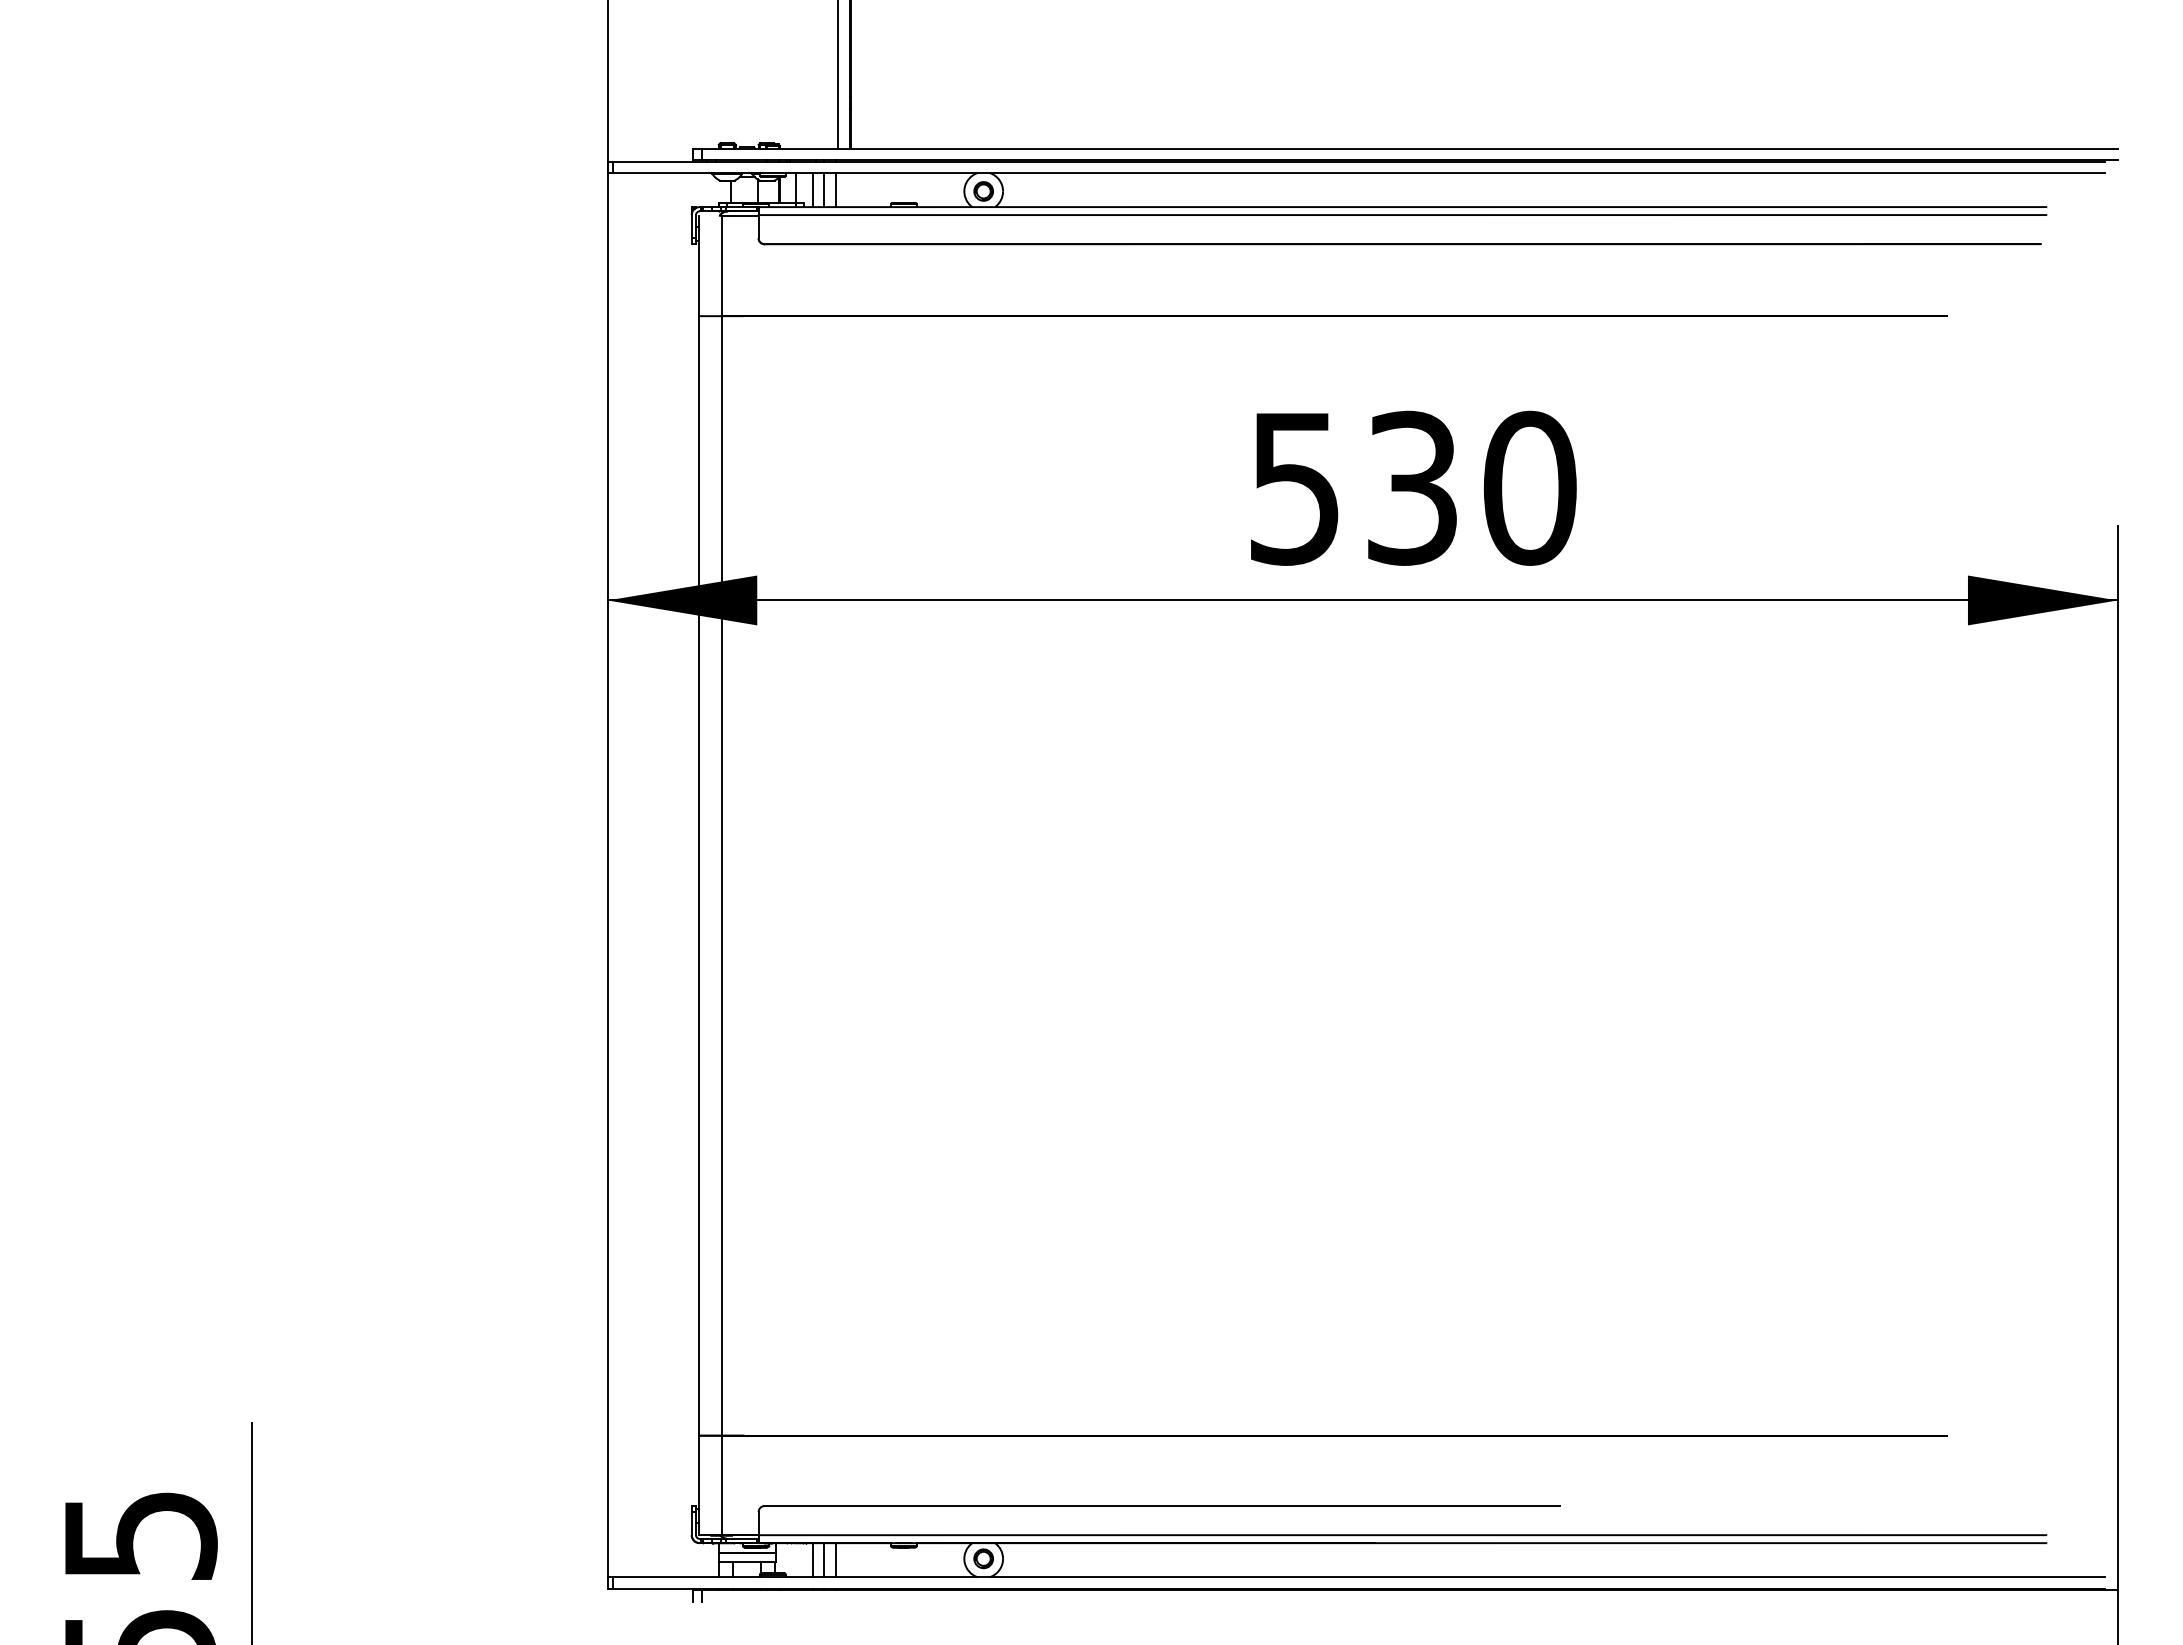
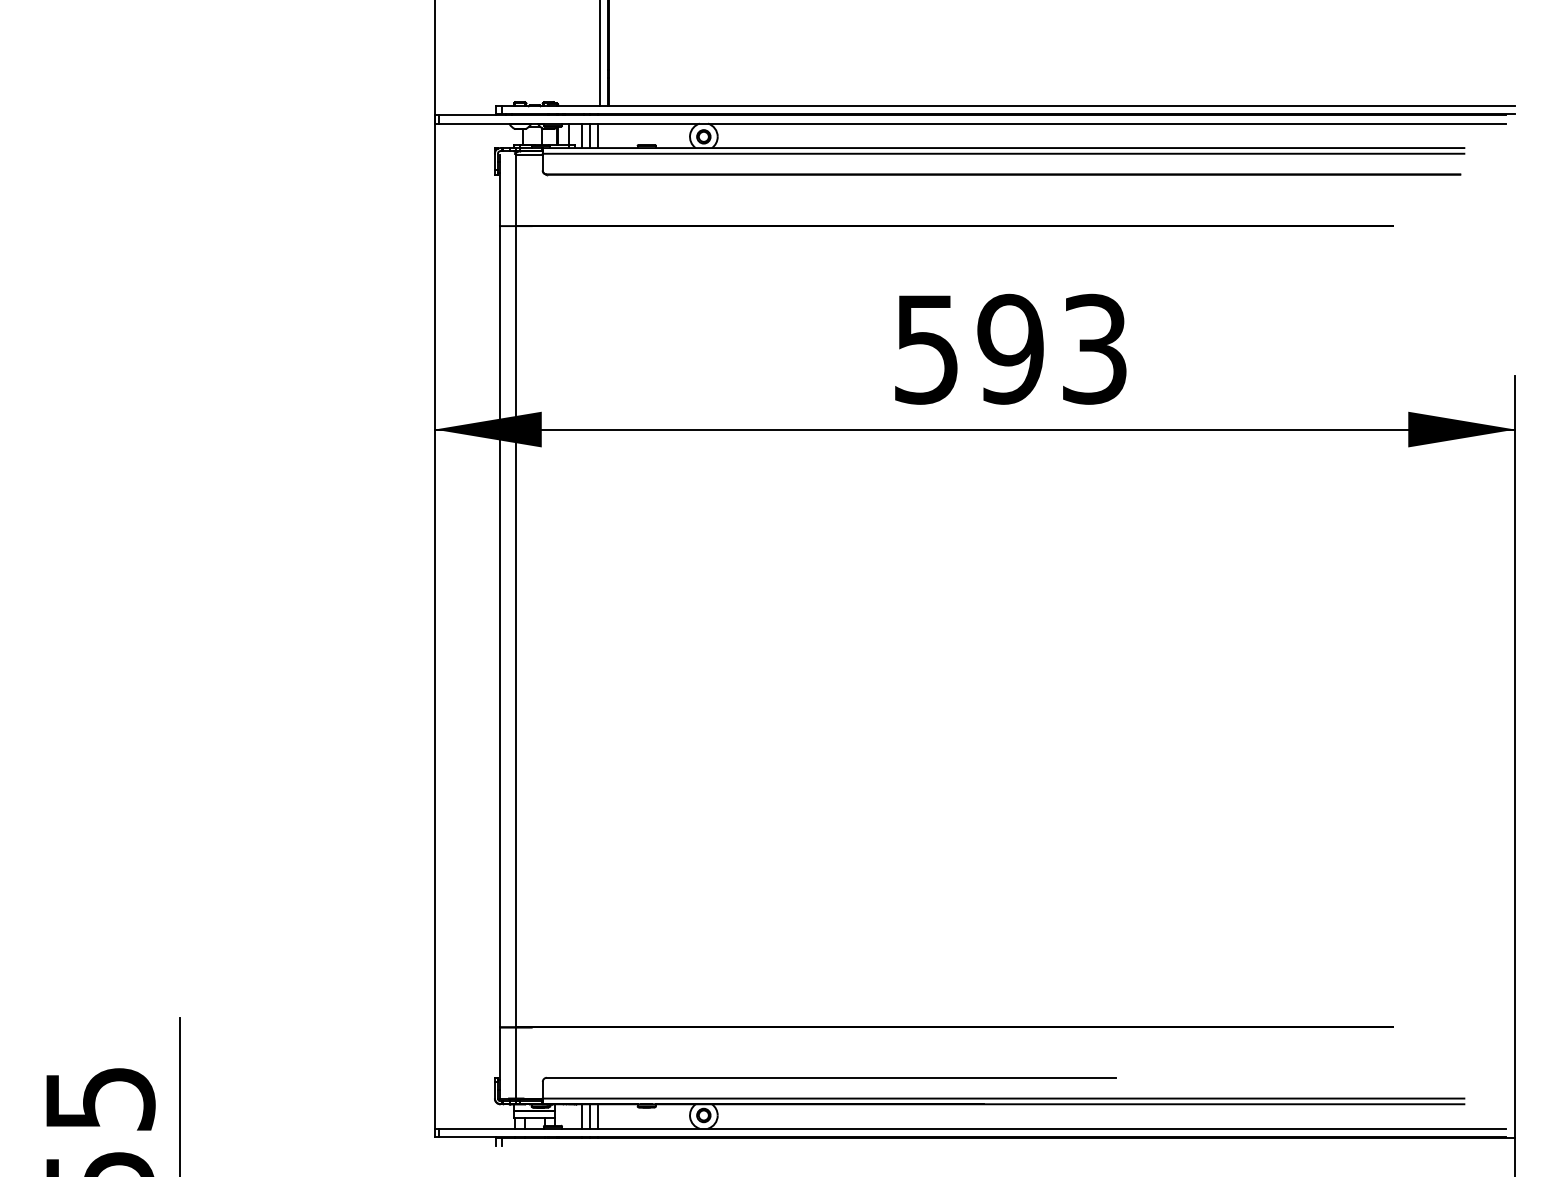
text: (1470, 487) -> (1052, 348), 530 -> 593

